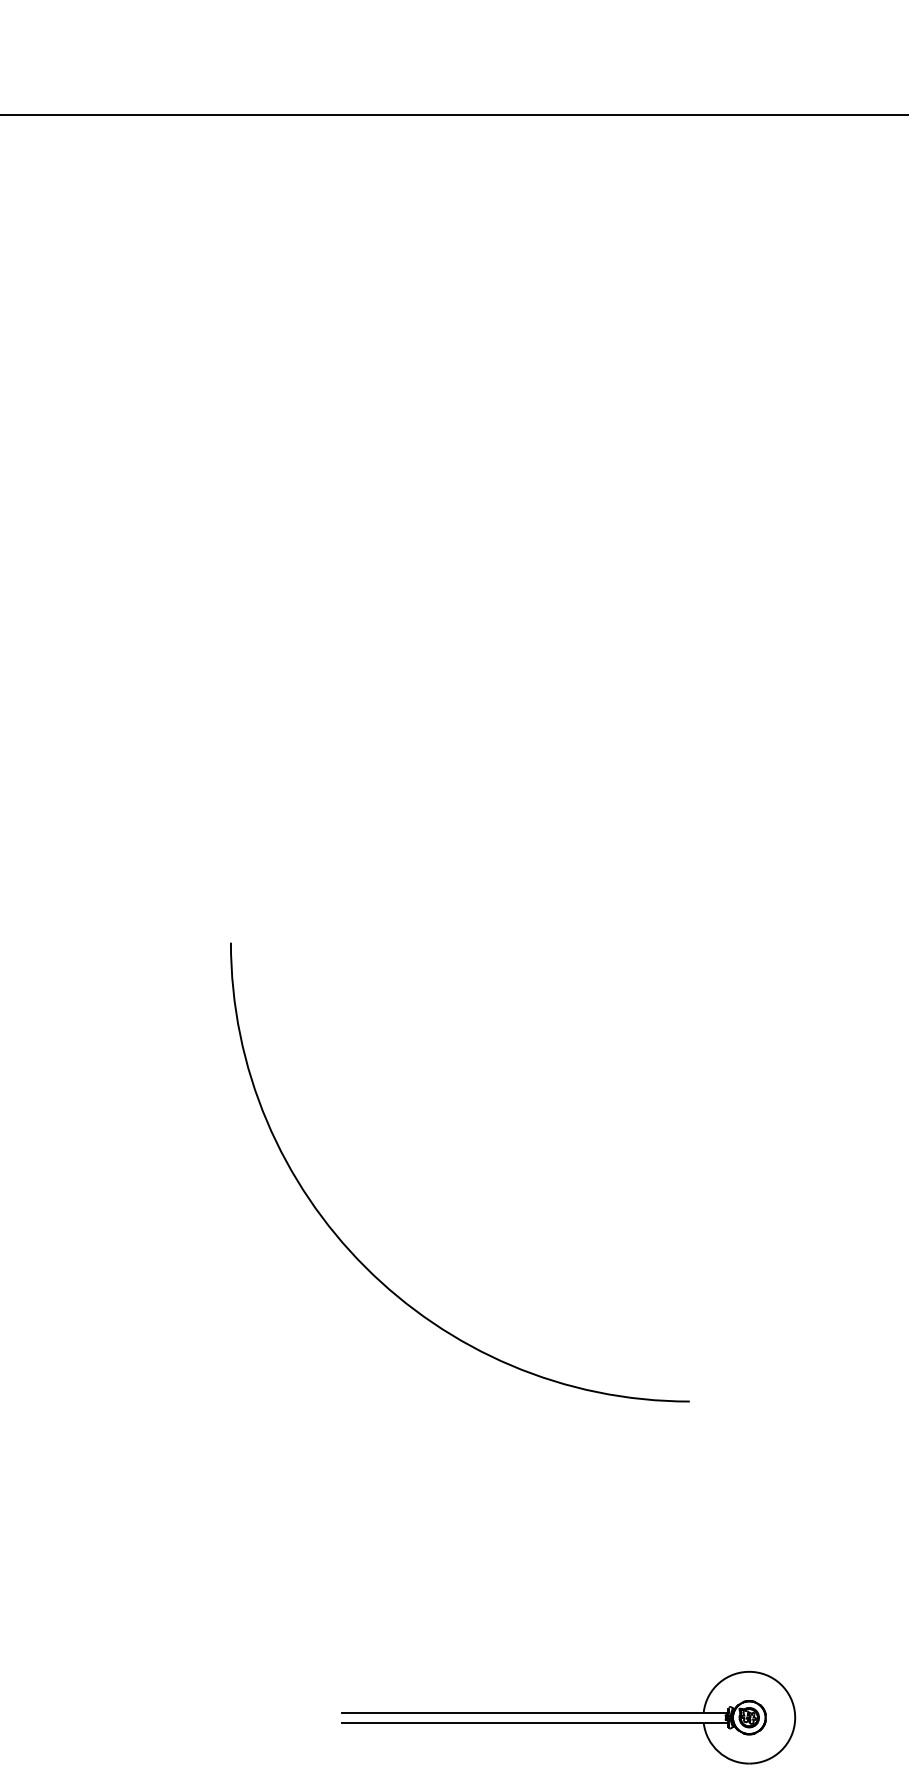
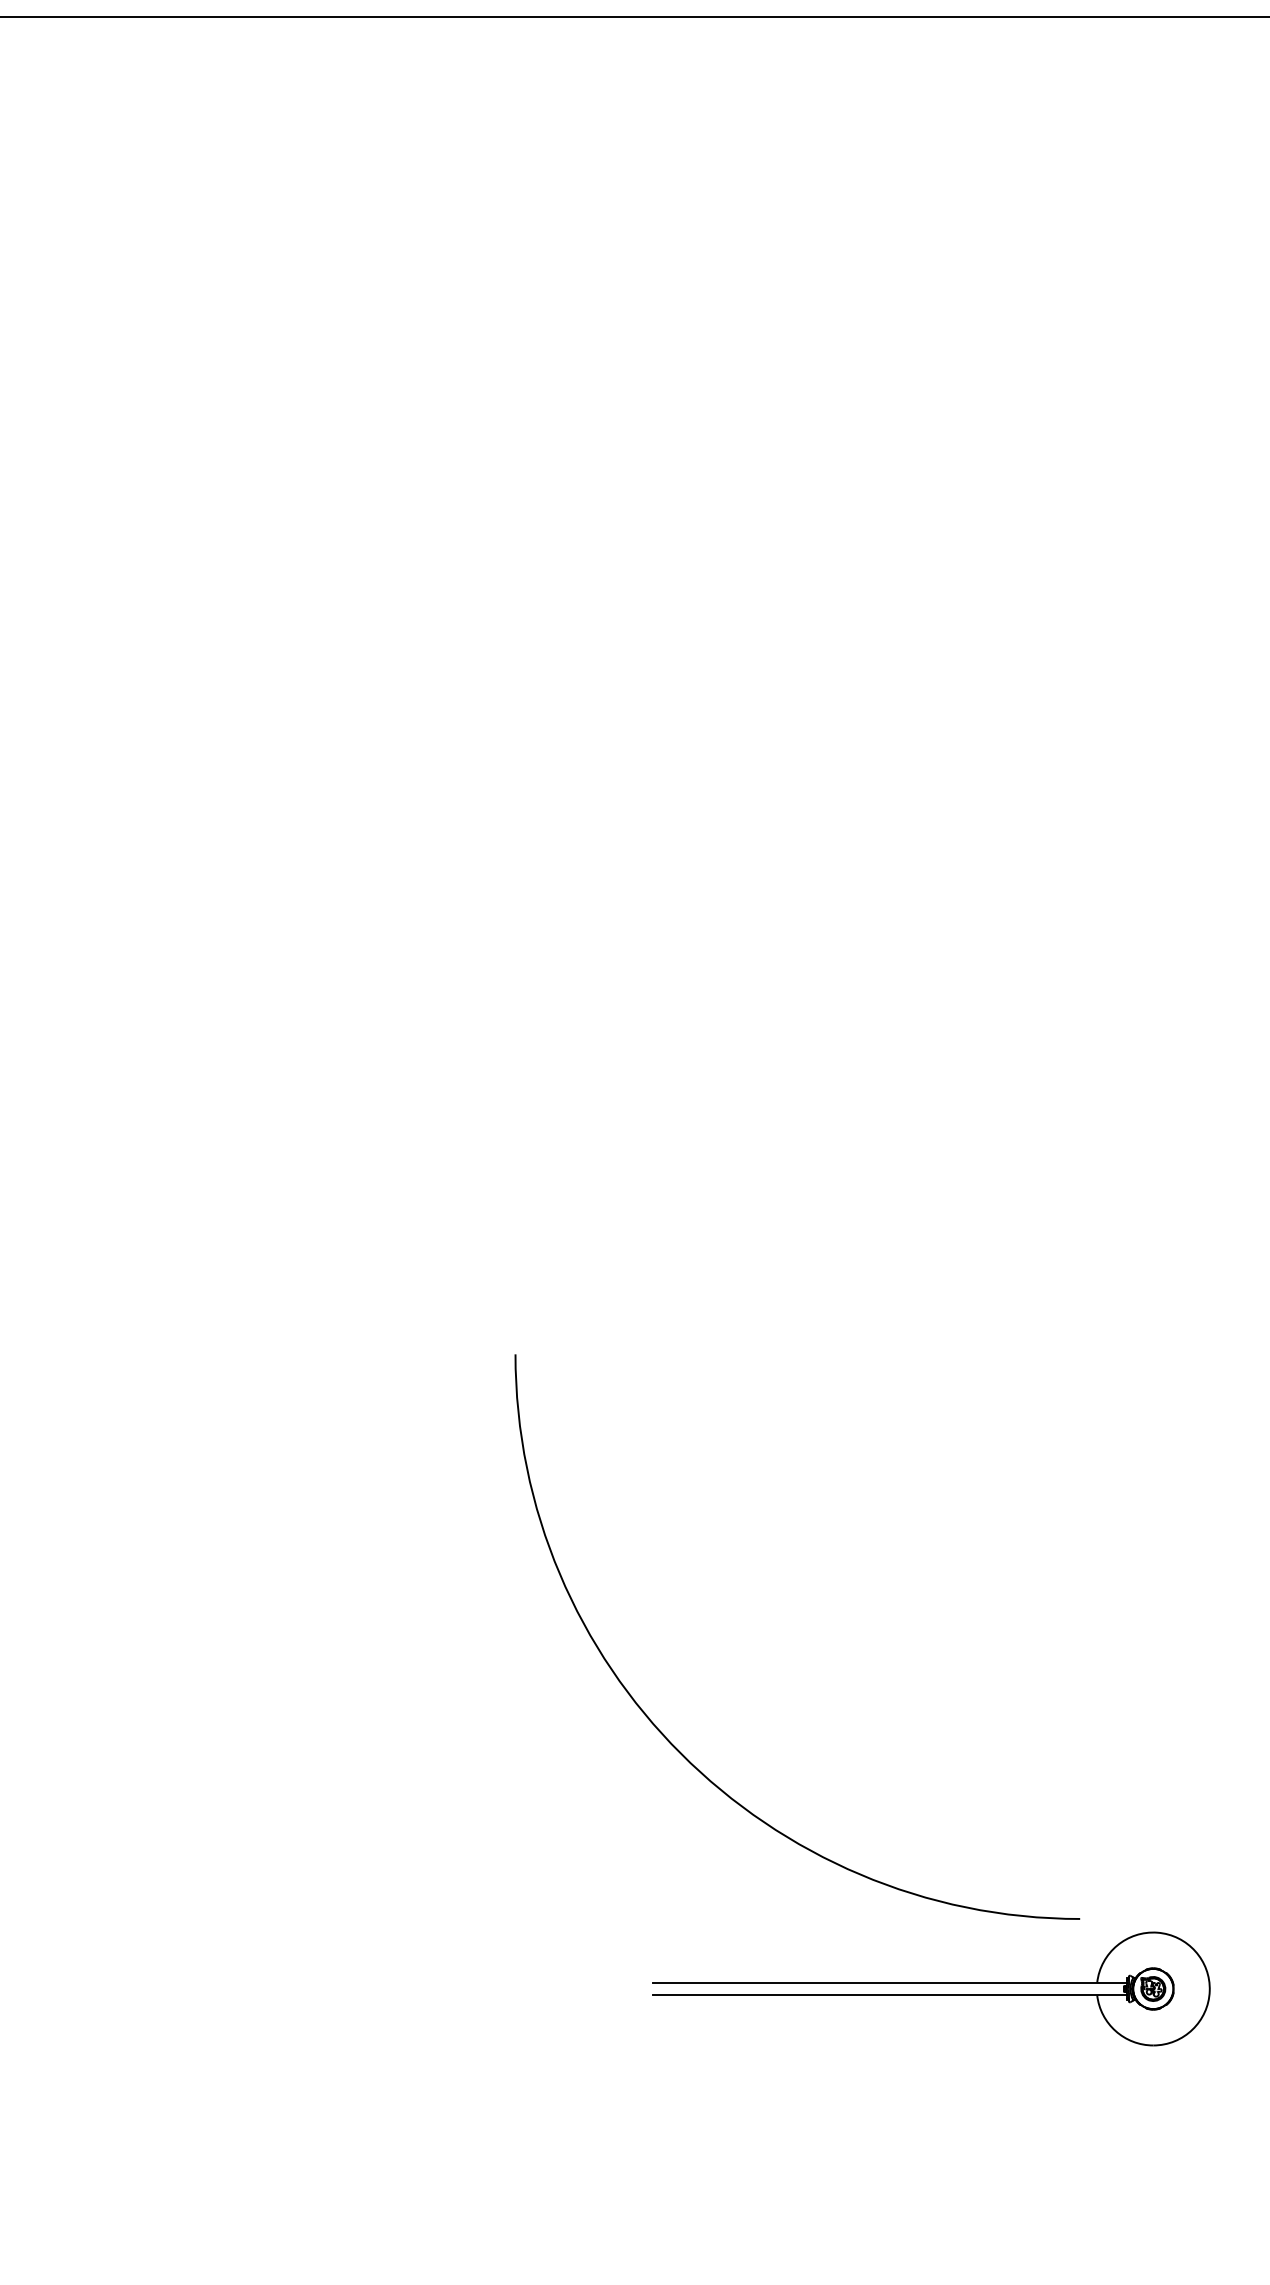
part: (365, 1266) -> (681, 1752), moved

